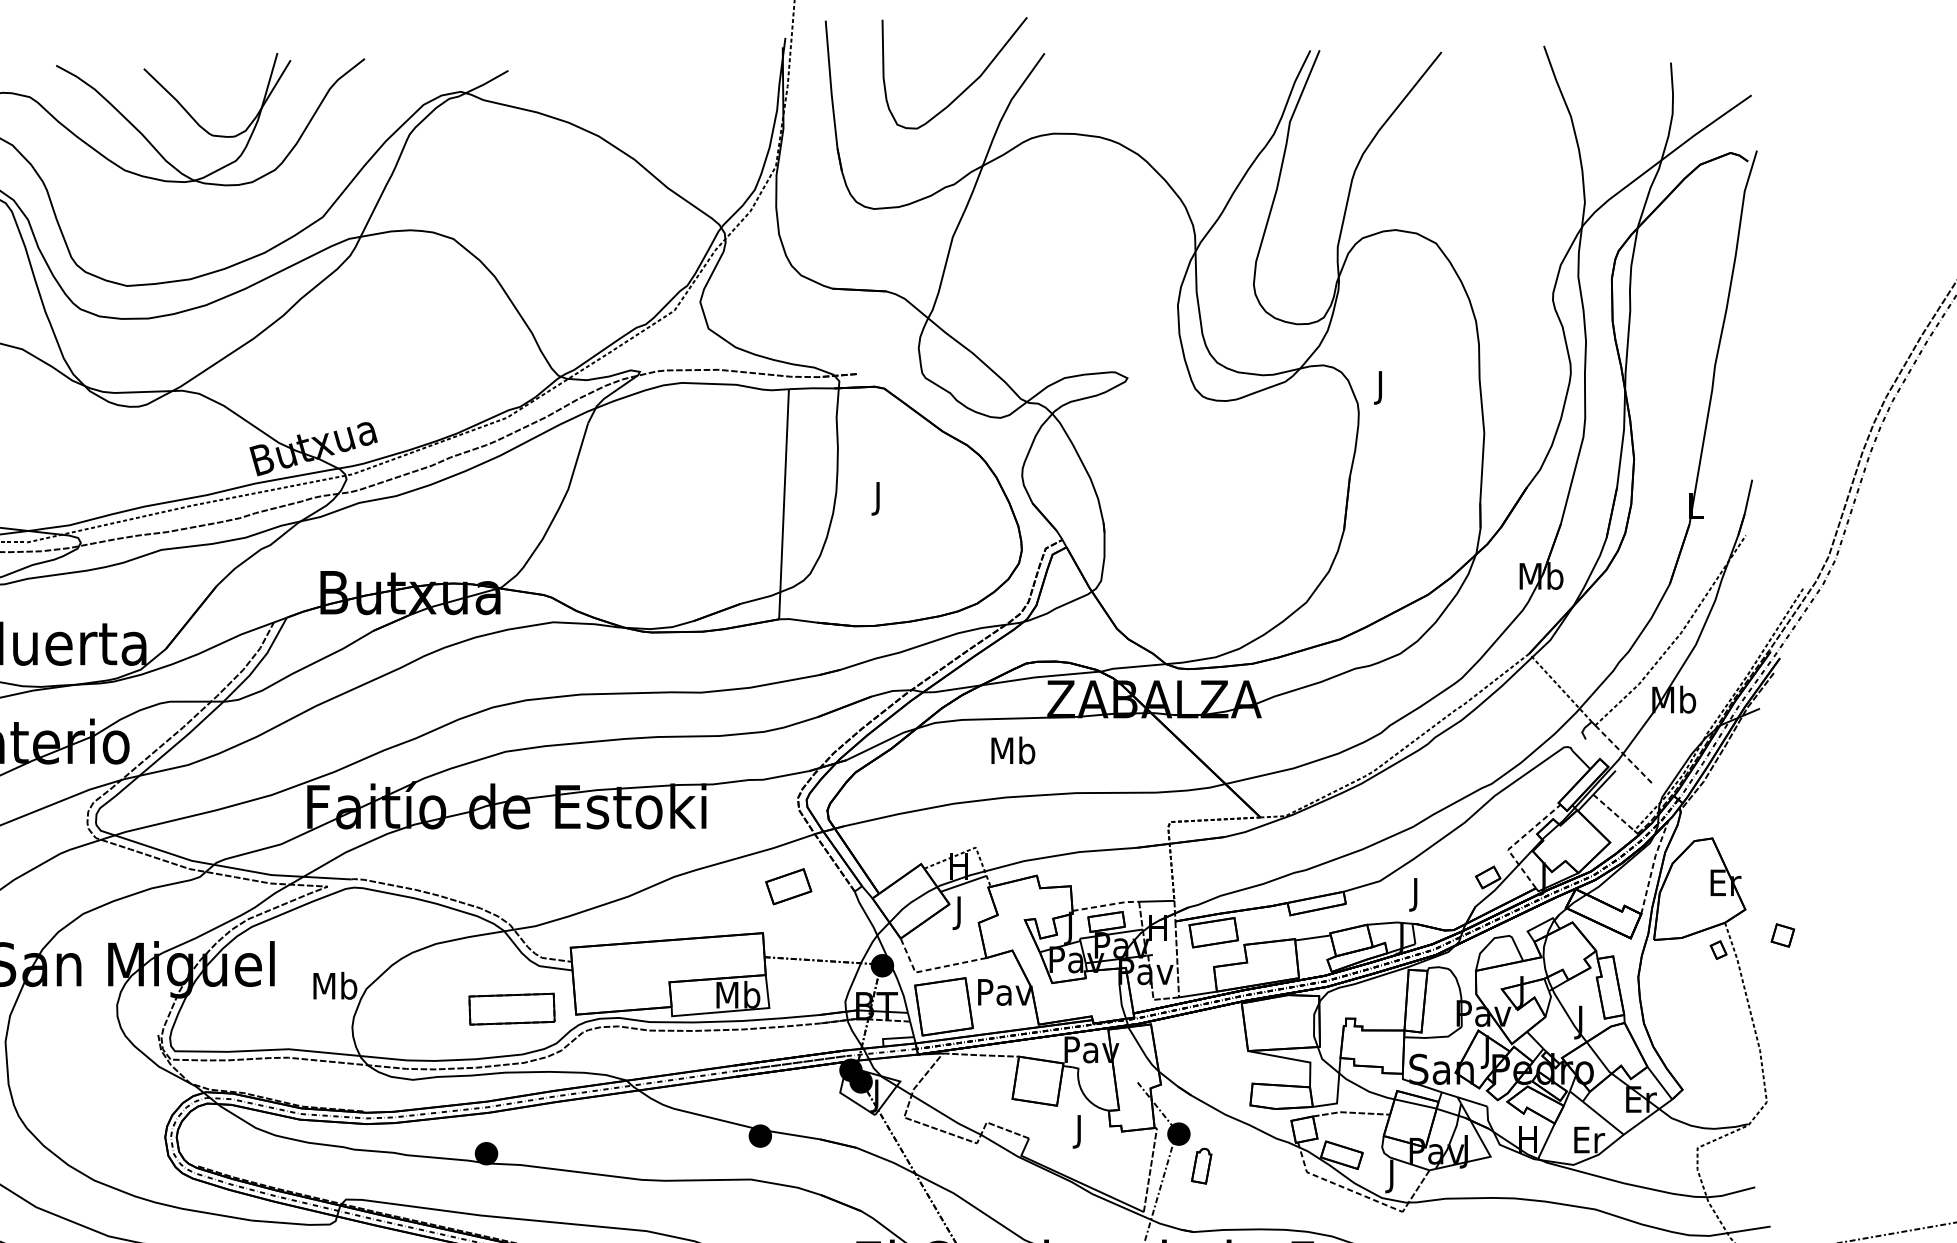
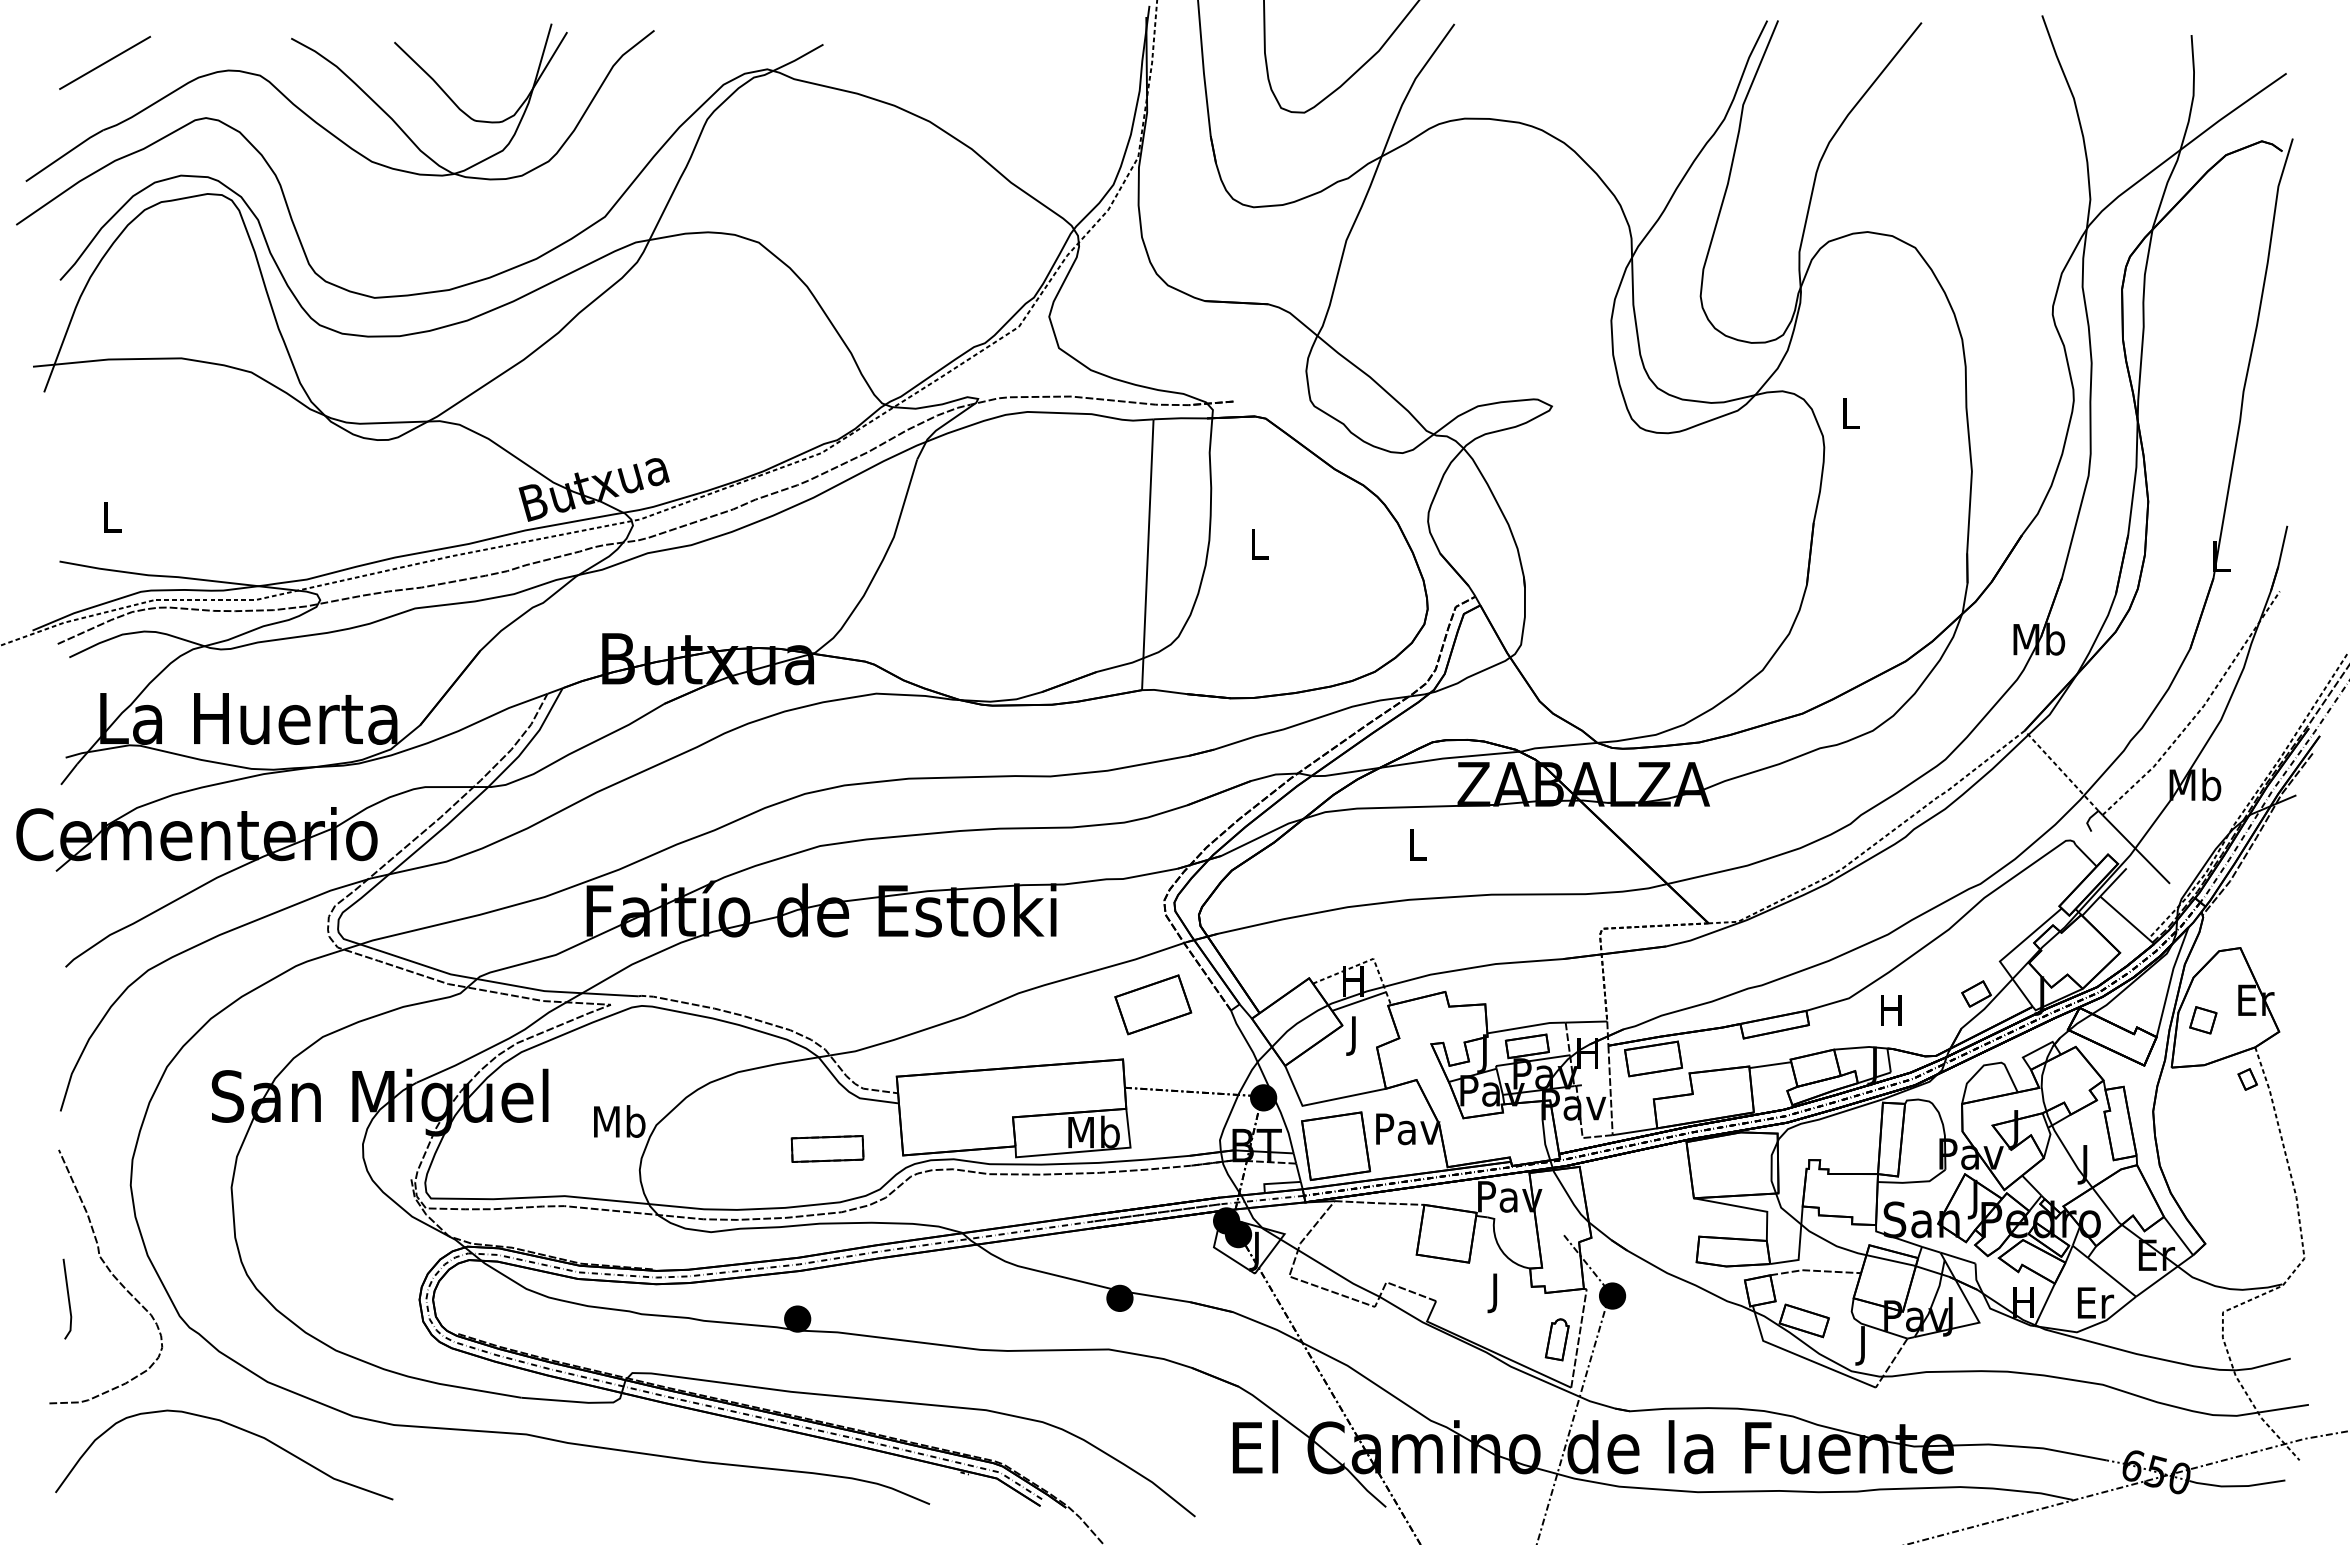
text: (1381, 387) -> (1850, 417), J -> L
text: (878, 498) -> (1259, 548), J -> L
text: (1013, 750) -> (1417, 844), Mb -> L
line: (1624, 754) -> (2136, 849), dashed -> solid
line: (1613, 813) -> (2124, 918), dashed -> solid
line: (1516, 843) -> (2009, 953), dashed -> solid
line: (1653, 866) -> (2170, 980), dashed -> solid
part: (788, 886) -> (1153, 1004), size x1.43
text: (1415, 894) -> (1891, 1014), J -> H
line: (1106, 905) -> (1527, 1026), dashed -> solid
part: (1783, 935) -> (2203, 1020), moved
line: (931, 968) -> (1321, 1101), dashed -> solid
part: (511, 1008) -> (827, 1148), size x0.71
part: (1200, 1165) -> (1556, 1339), moved
line: (1339, 1185) -> (1801, 1356), dashed -> solid

